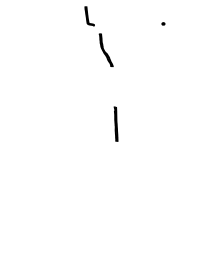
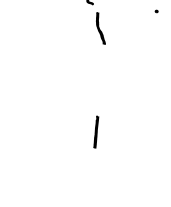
line: (115, 123) -> (95, 131), moved

